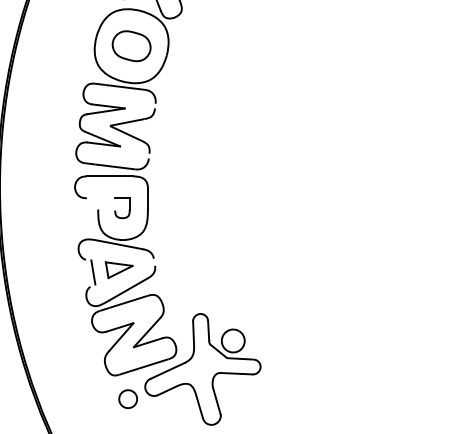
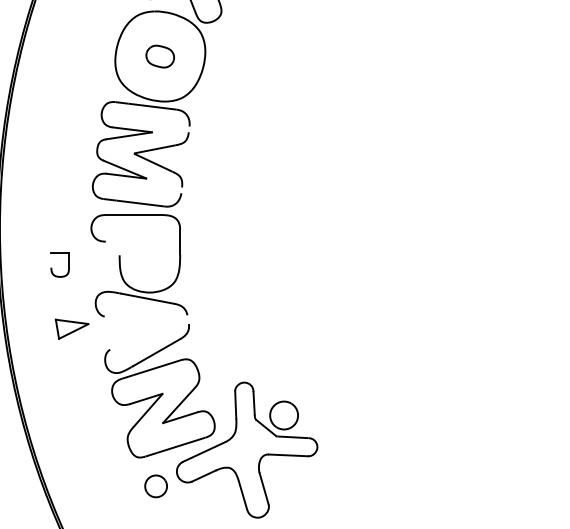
part: (131, 46) -> (160, 56), size x0.6
part: (128, 210) -> (67, 267), moved
part: (118, 270) -> (71, 329), moved
line: (93, 272) -> (113, 332), removed

